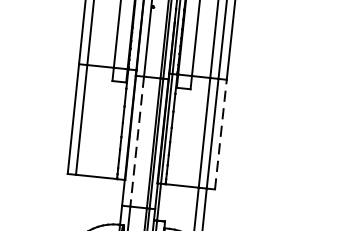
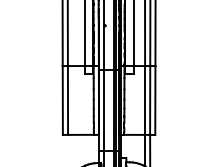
line: (221, 134) -> (155, 100), dashed -> solid
line: (136, 141) -> (103, 110), dashed -> solid

